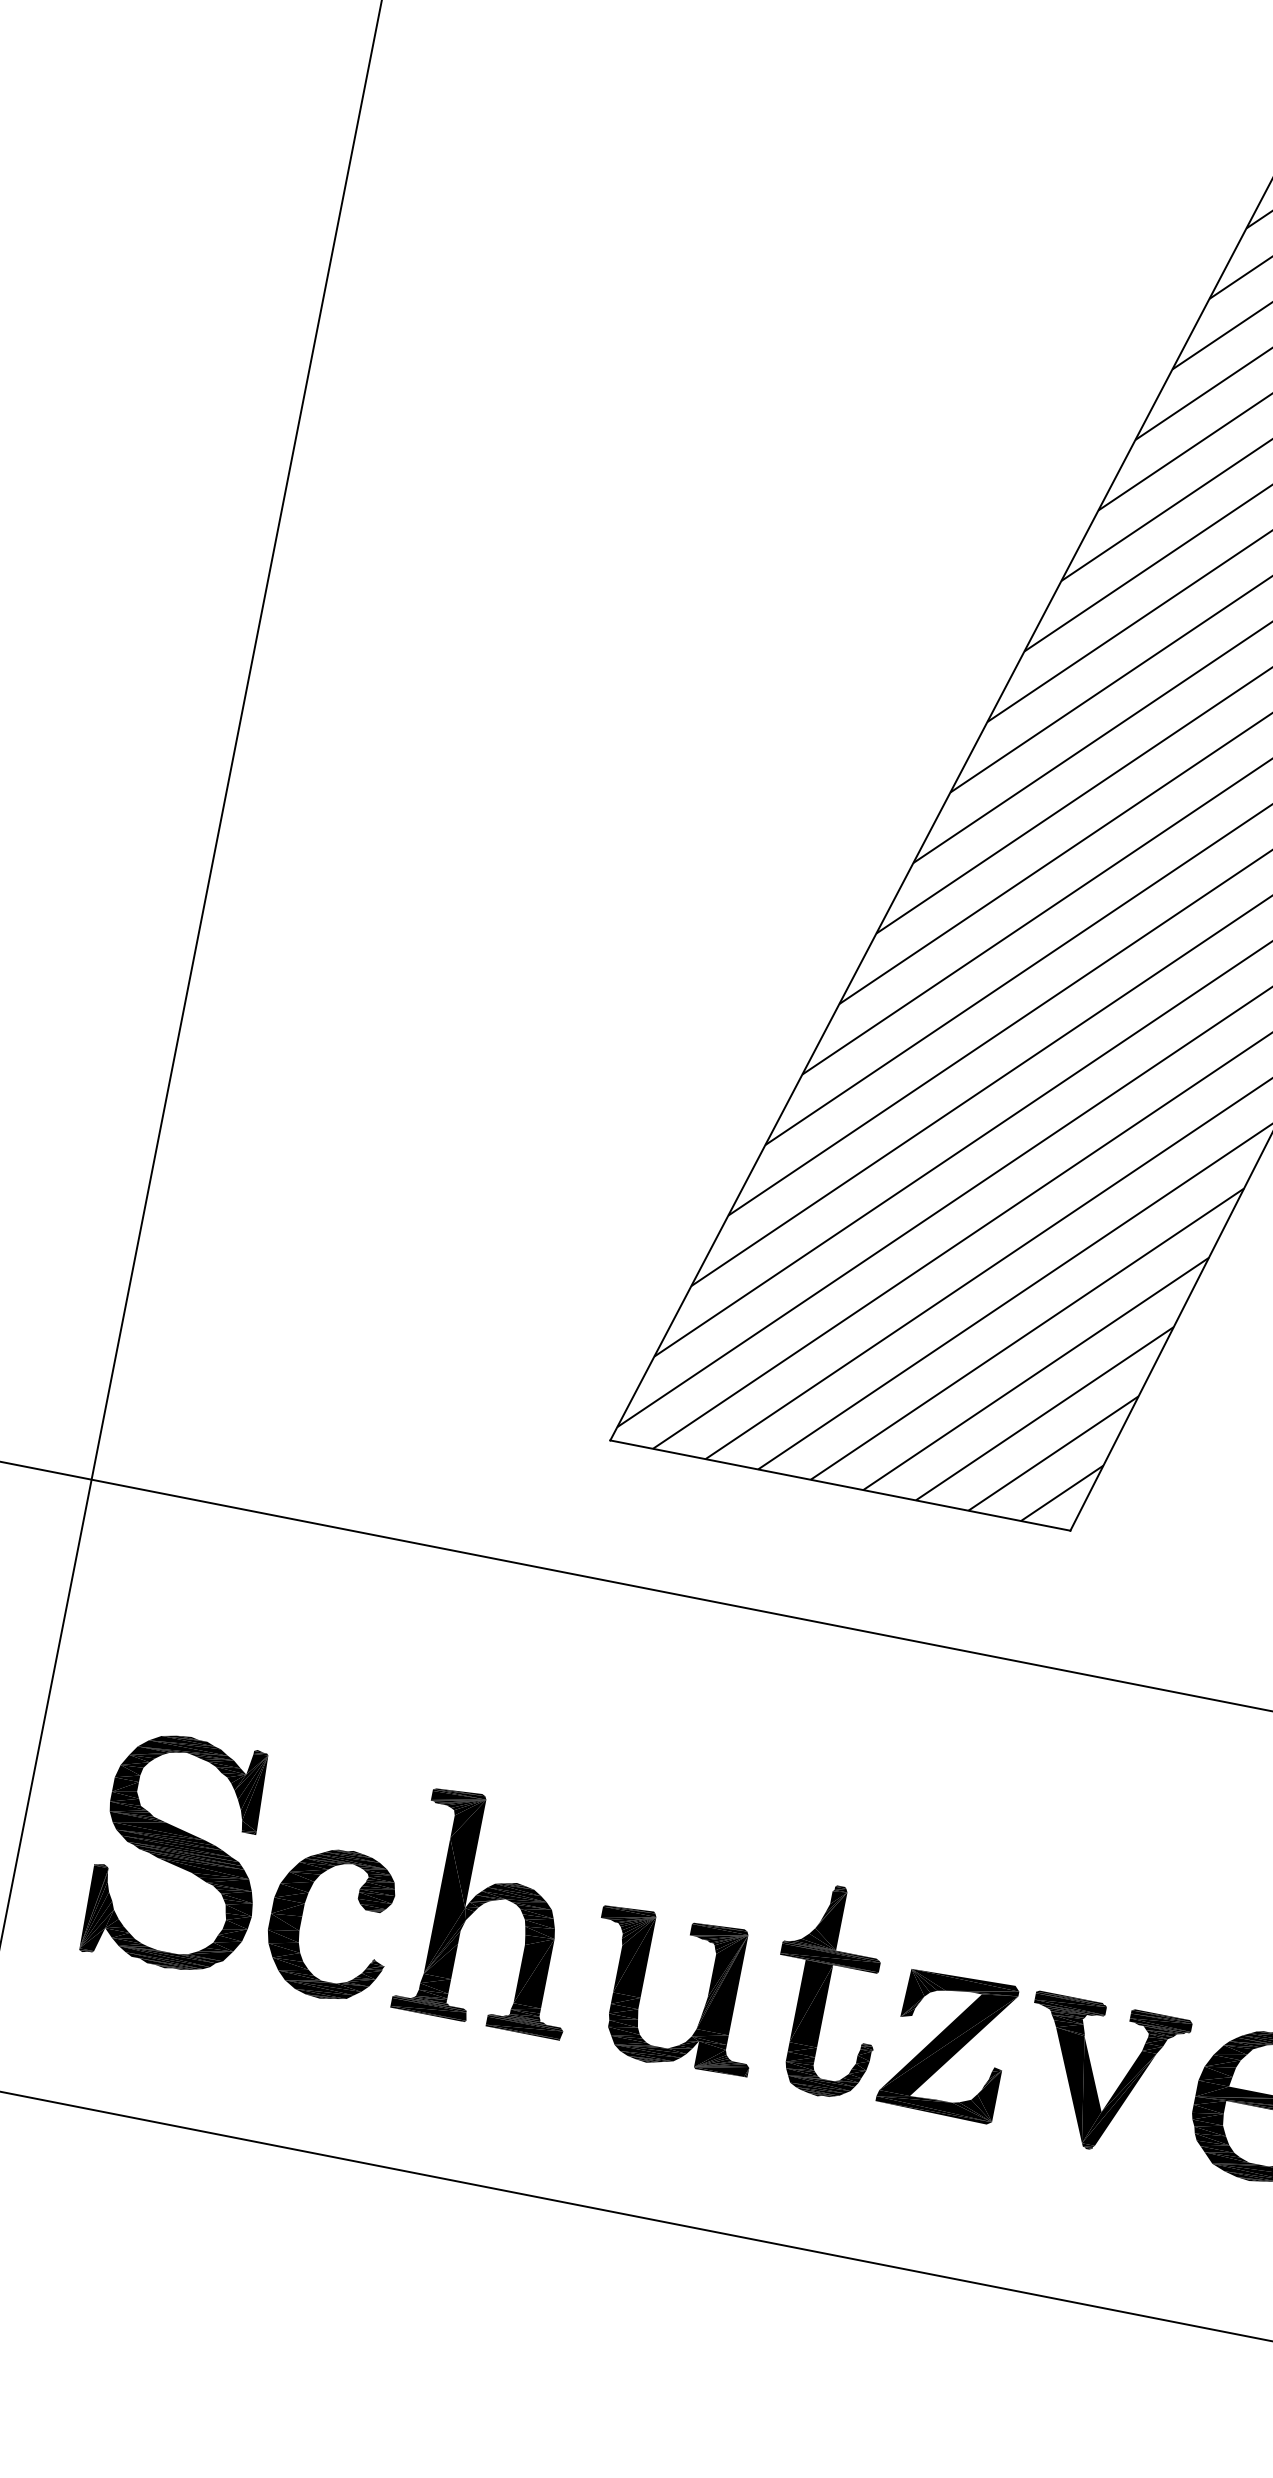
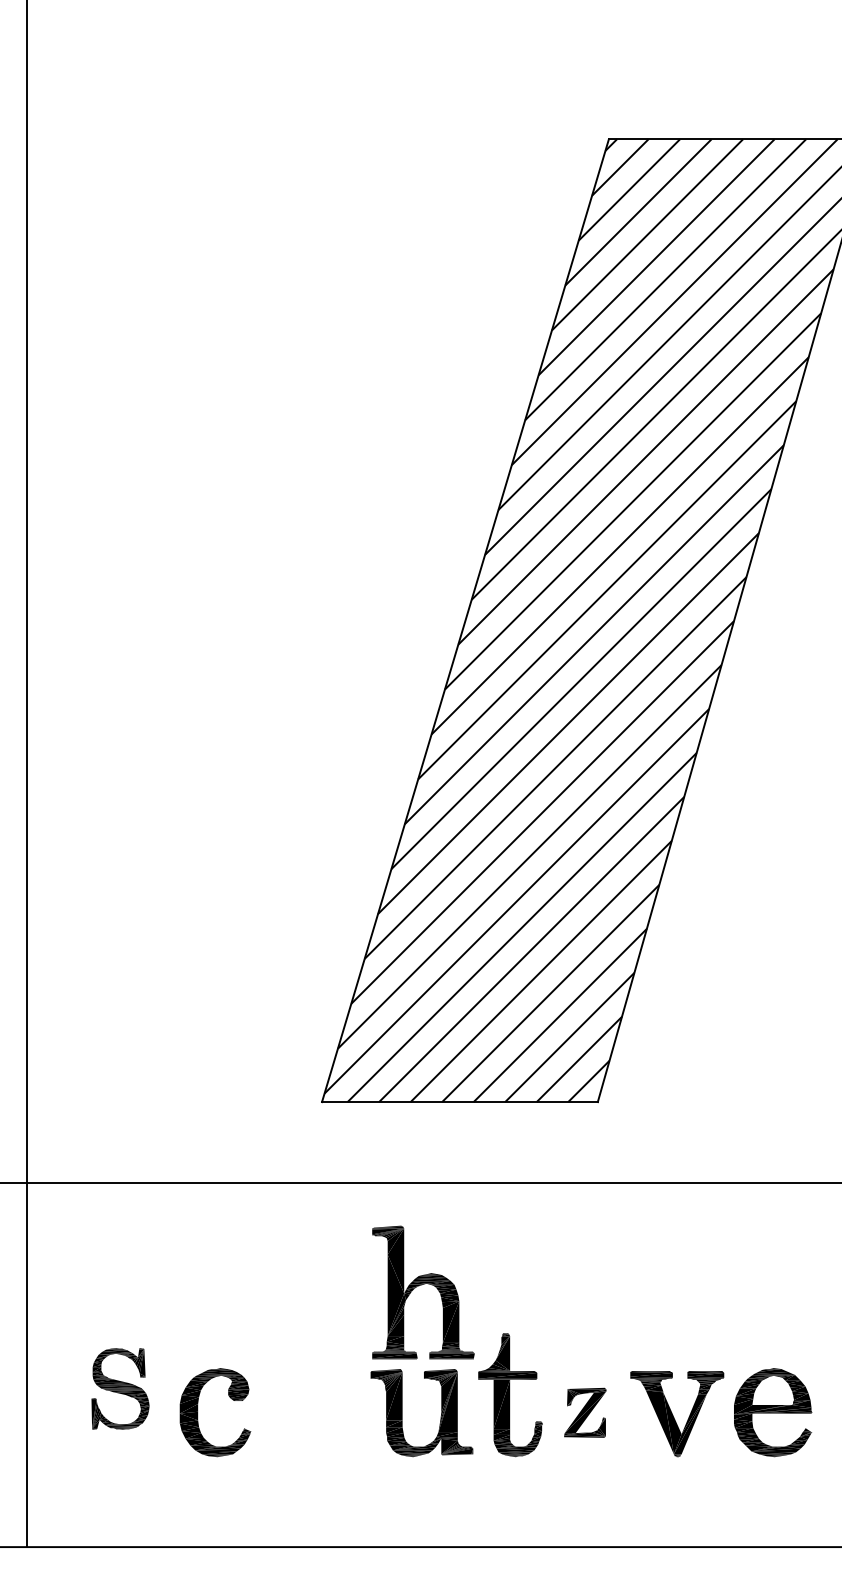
part: (180, 1852) -> (120, 1388), size x0.6
part: (498, 1900) -> (422, 1285), moved
part: (948, 2044) -> (585, 1412), size x0.6

